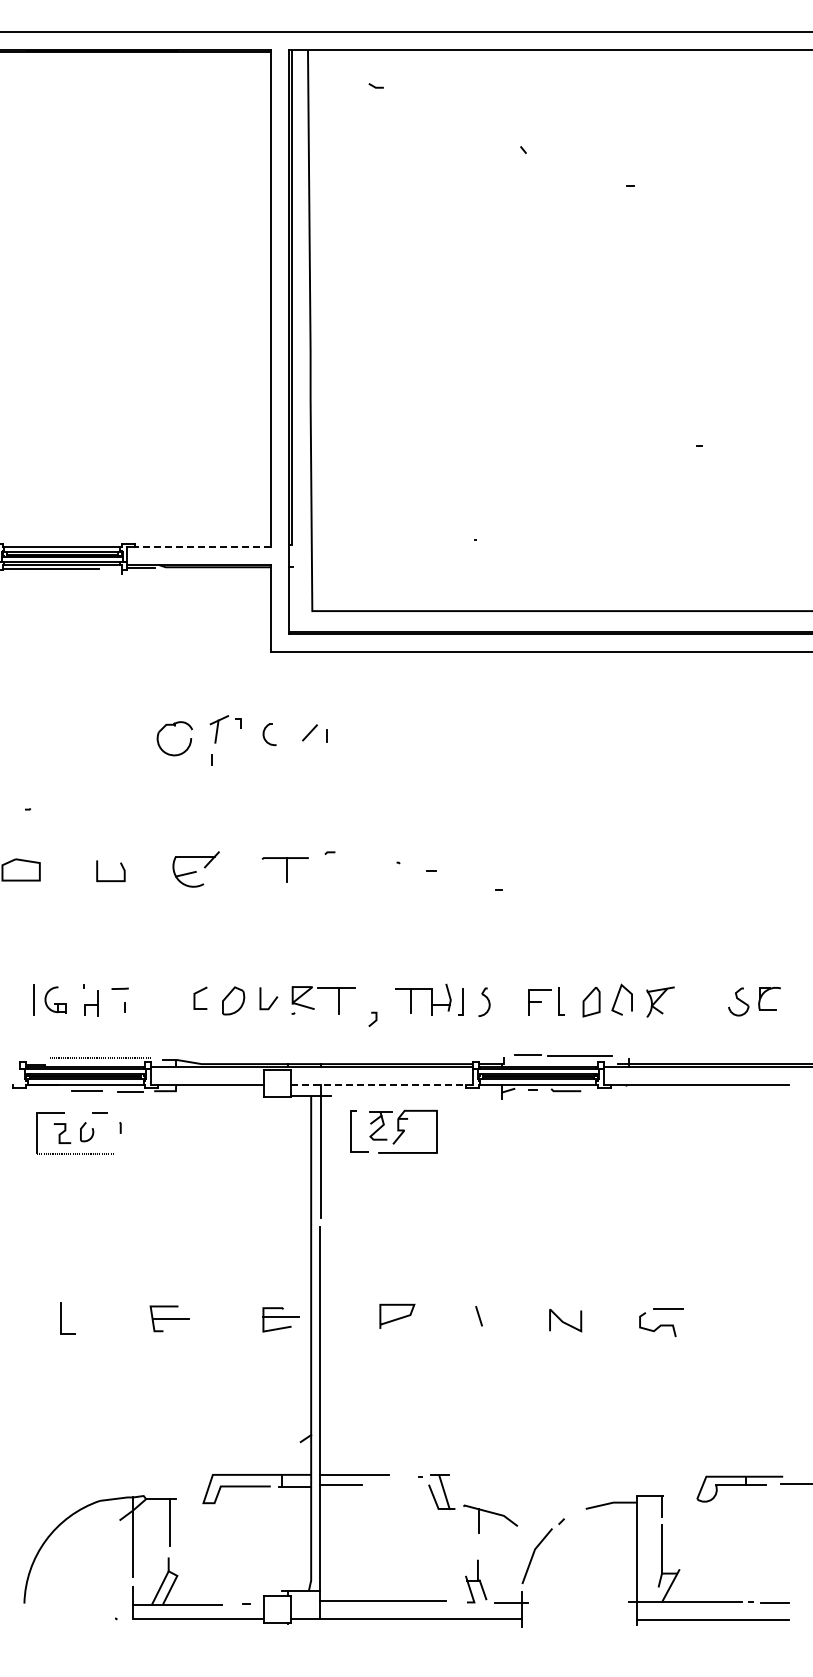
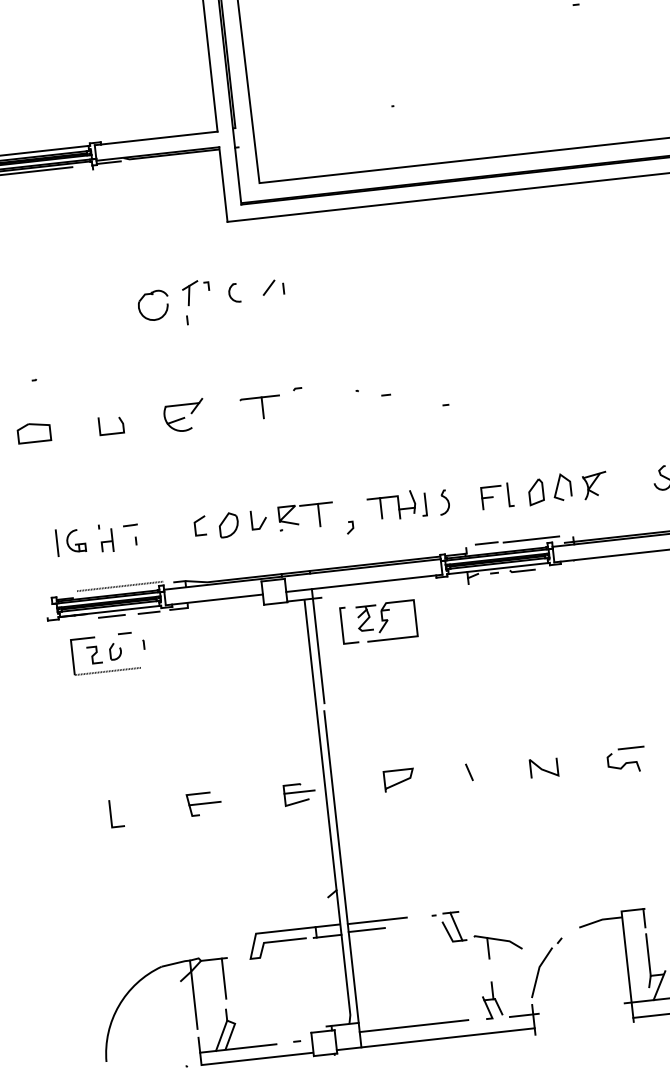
line: (202, 546) -> (159, 138), dashed -> solid
line: (382, 1085) -> (364, 583), dashed -> solid

